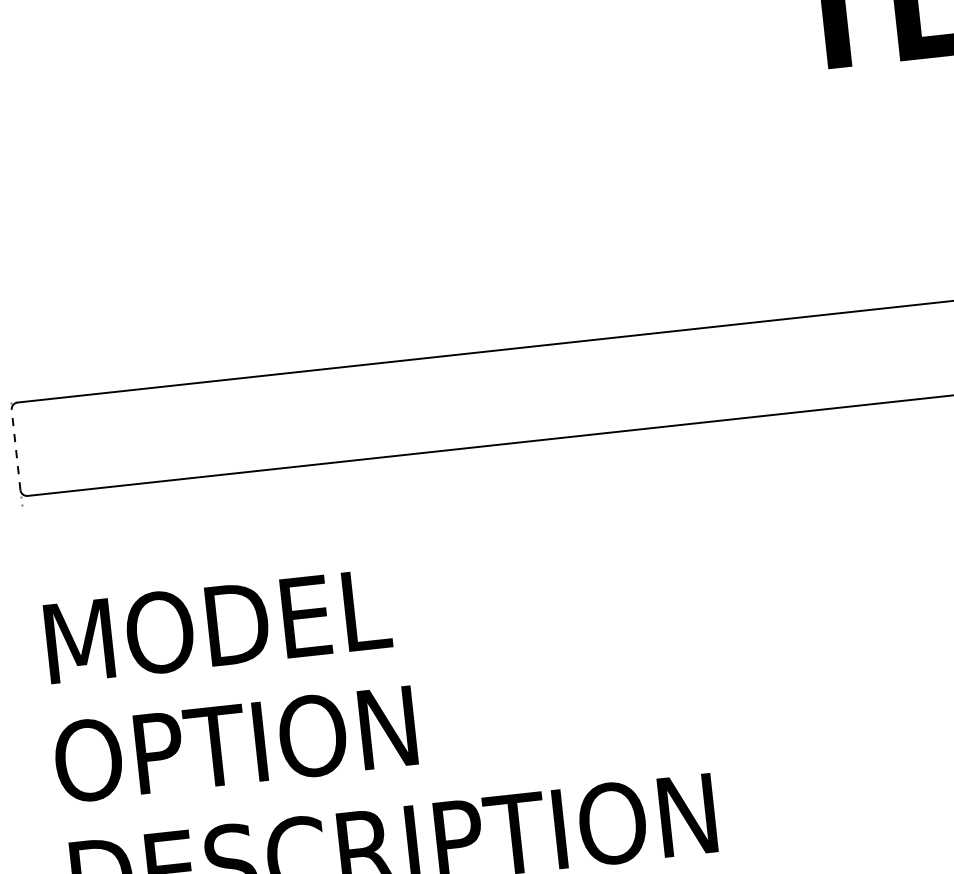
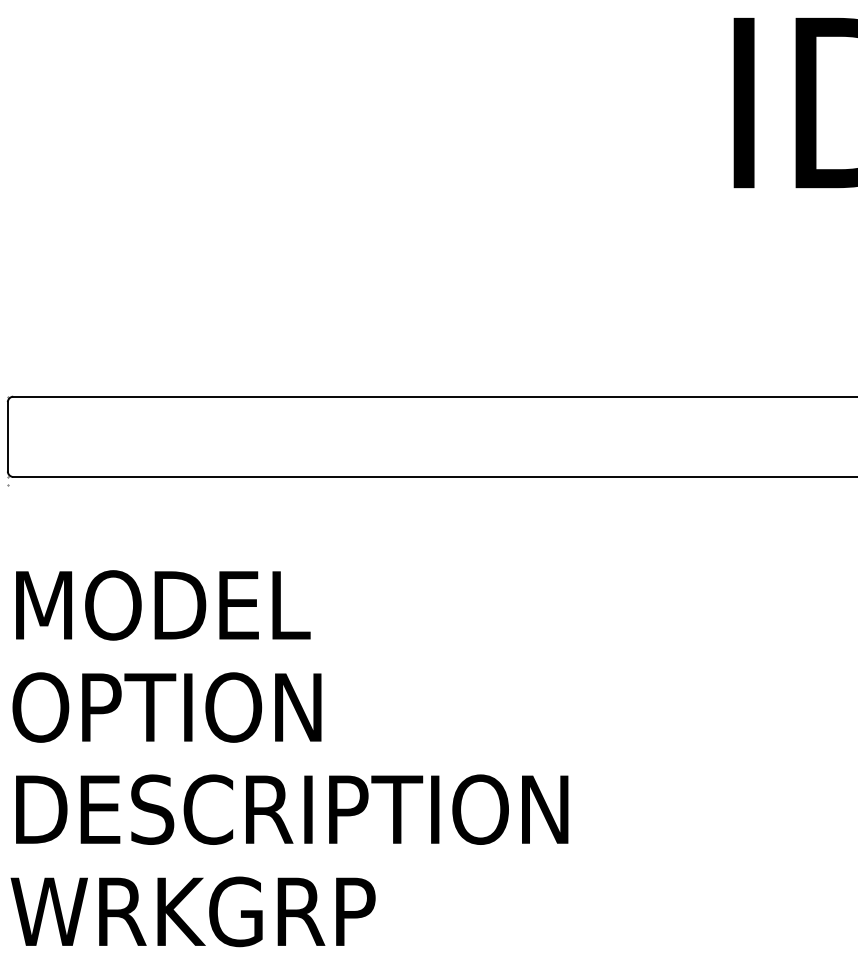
line: (15, 449) -> (7, 436), dashed -> solid

